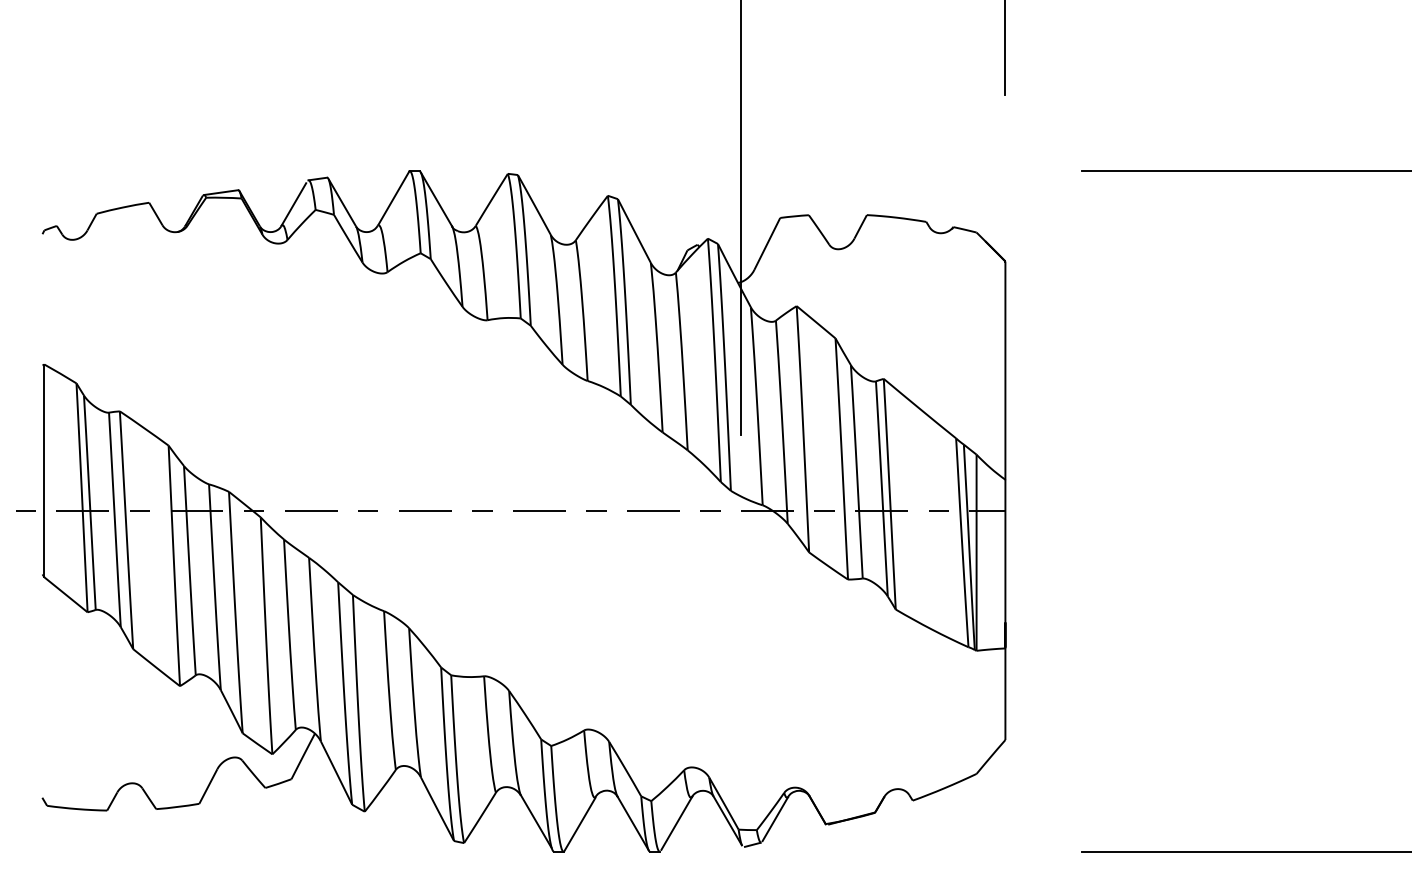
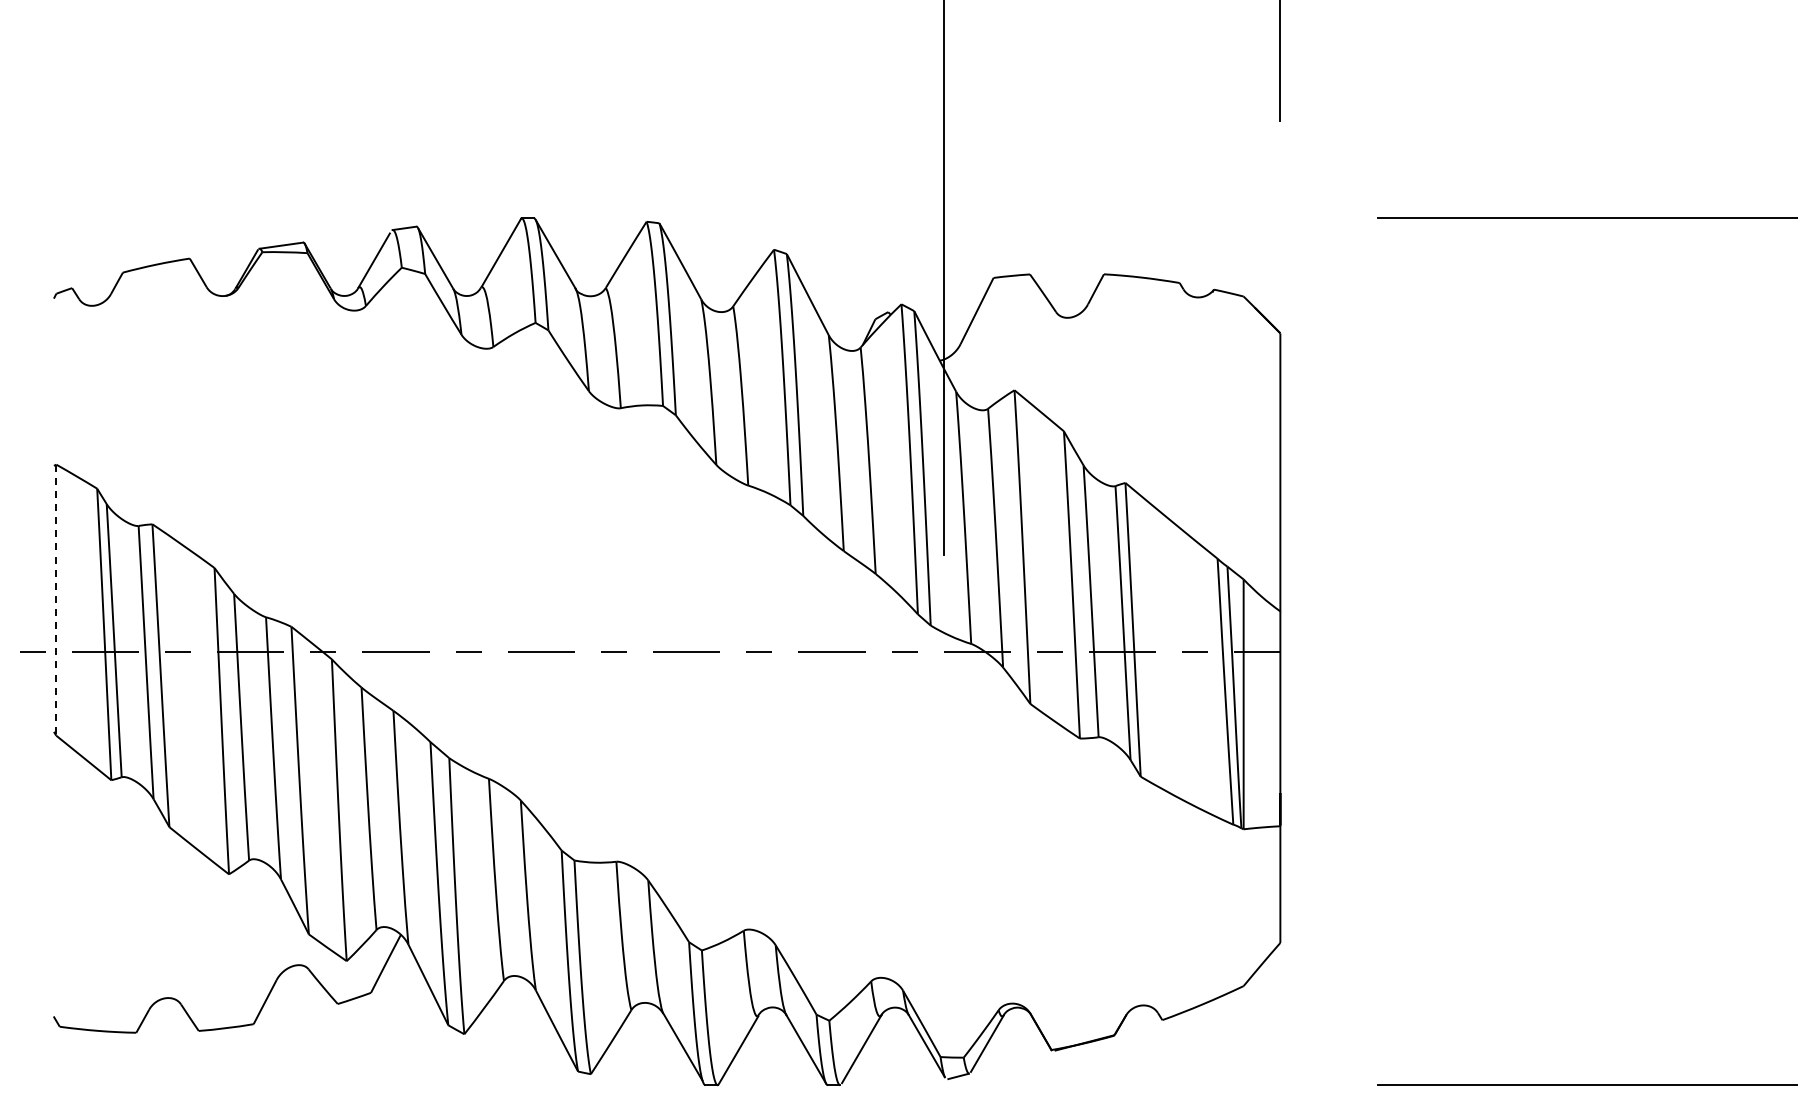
line: (44, 471) -> (56, 600), solid -> dashed

